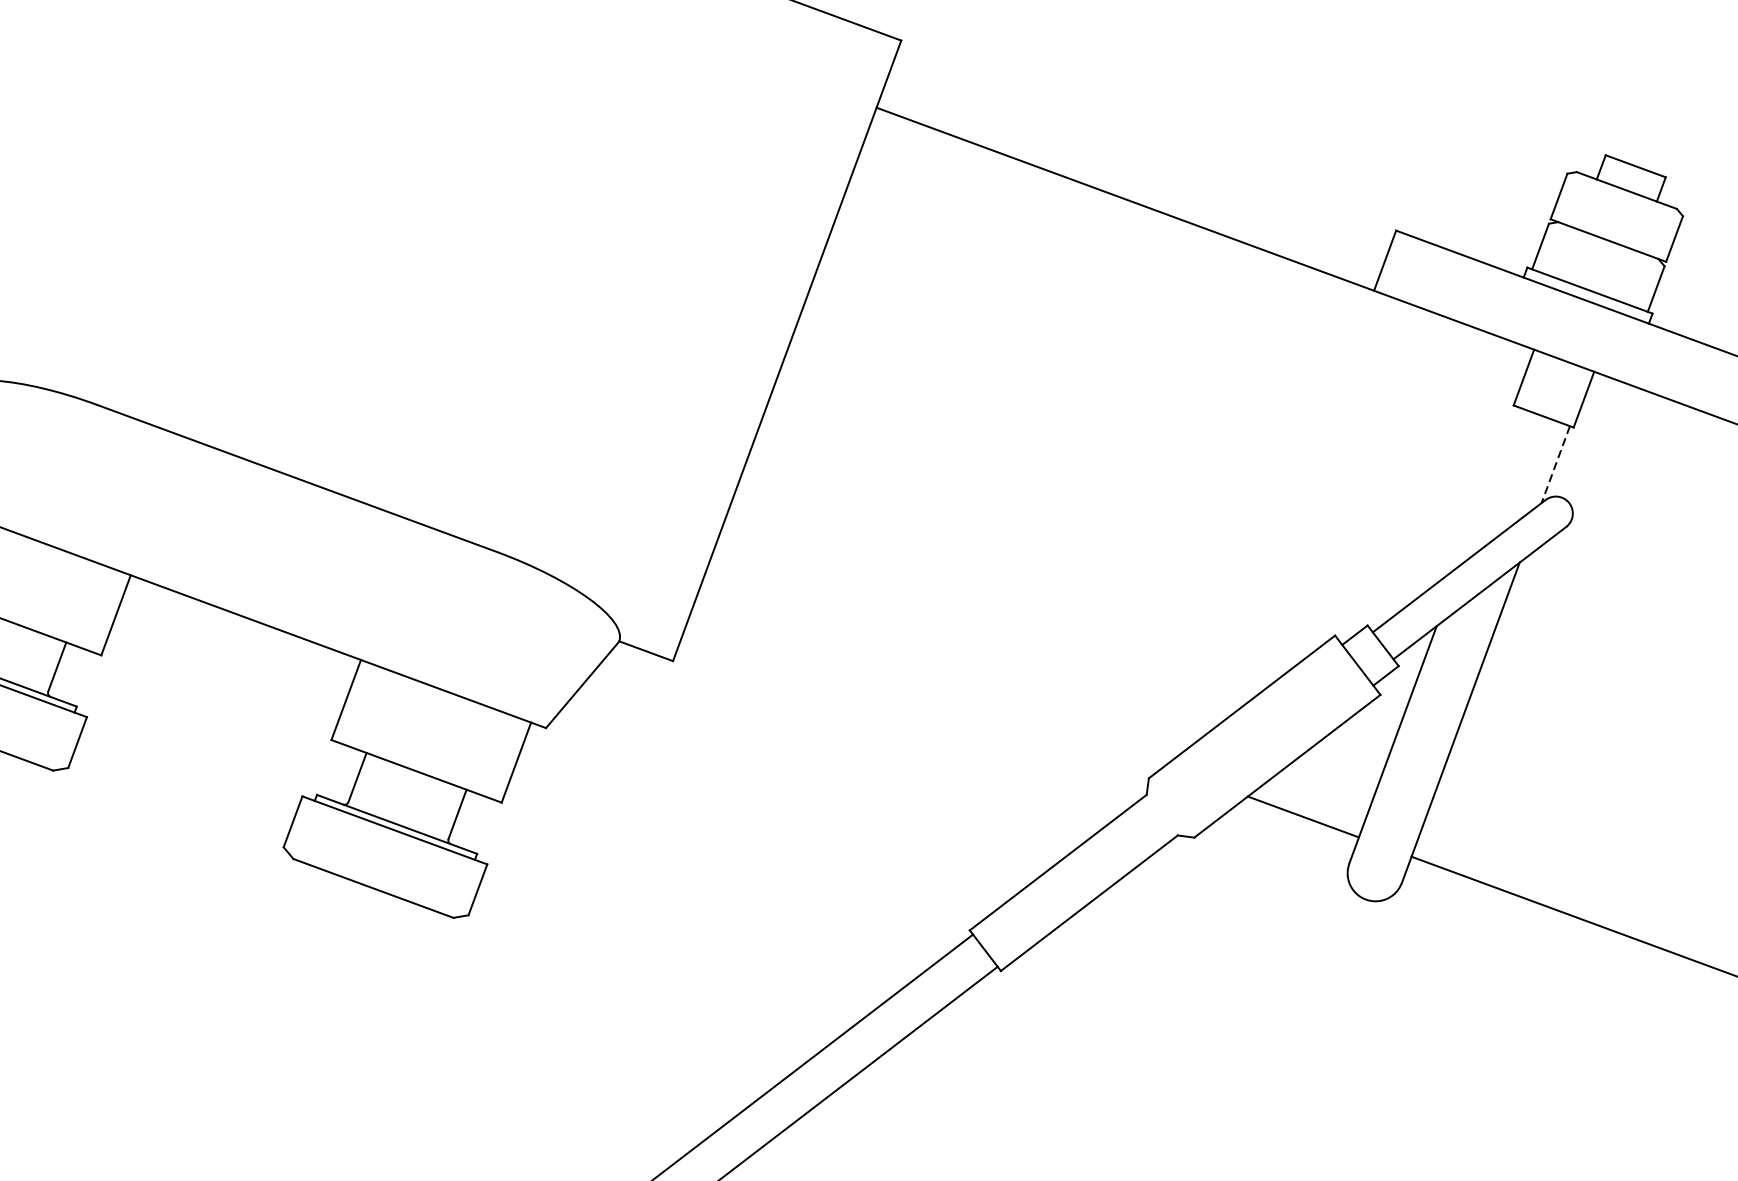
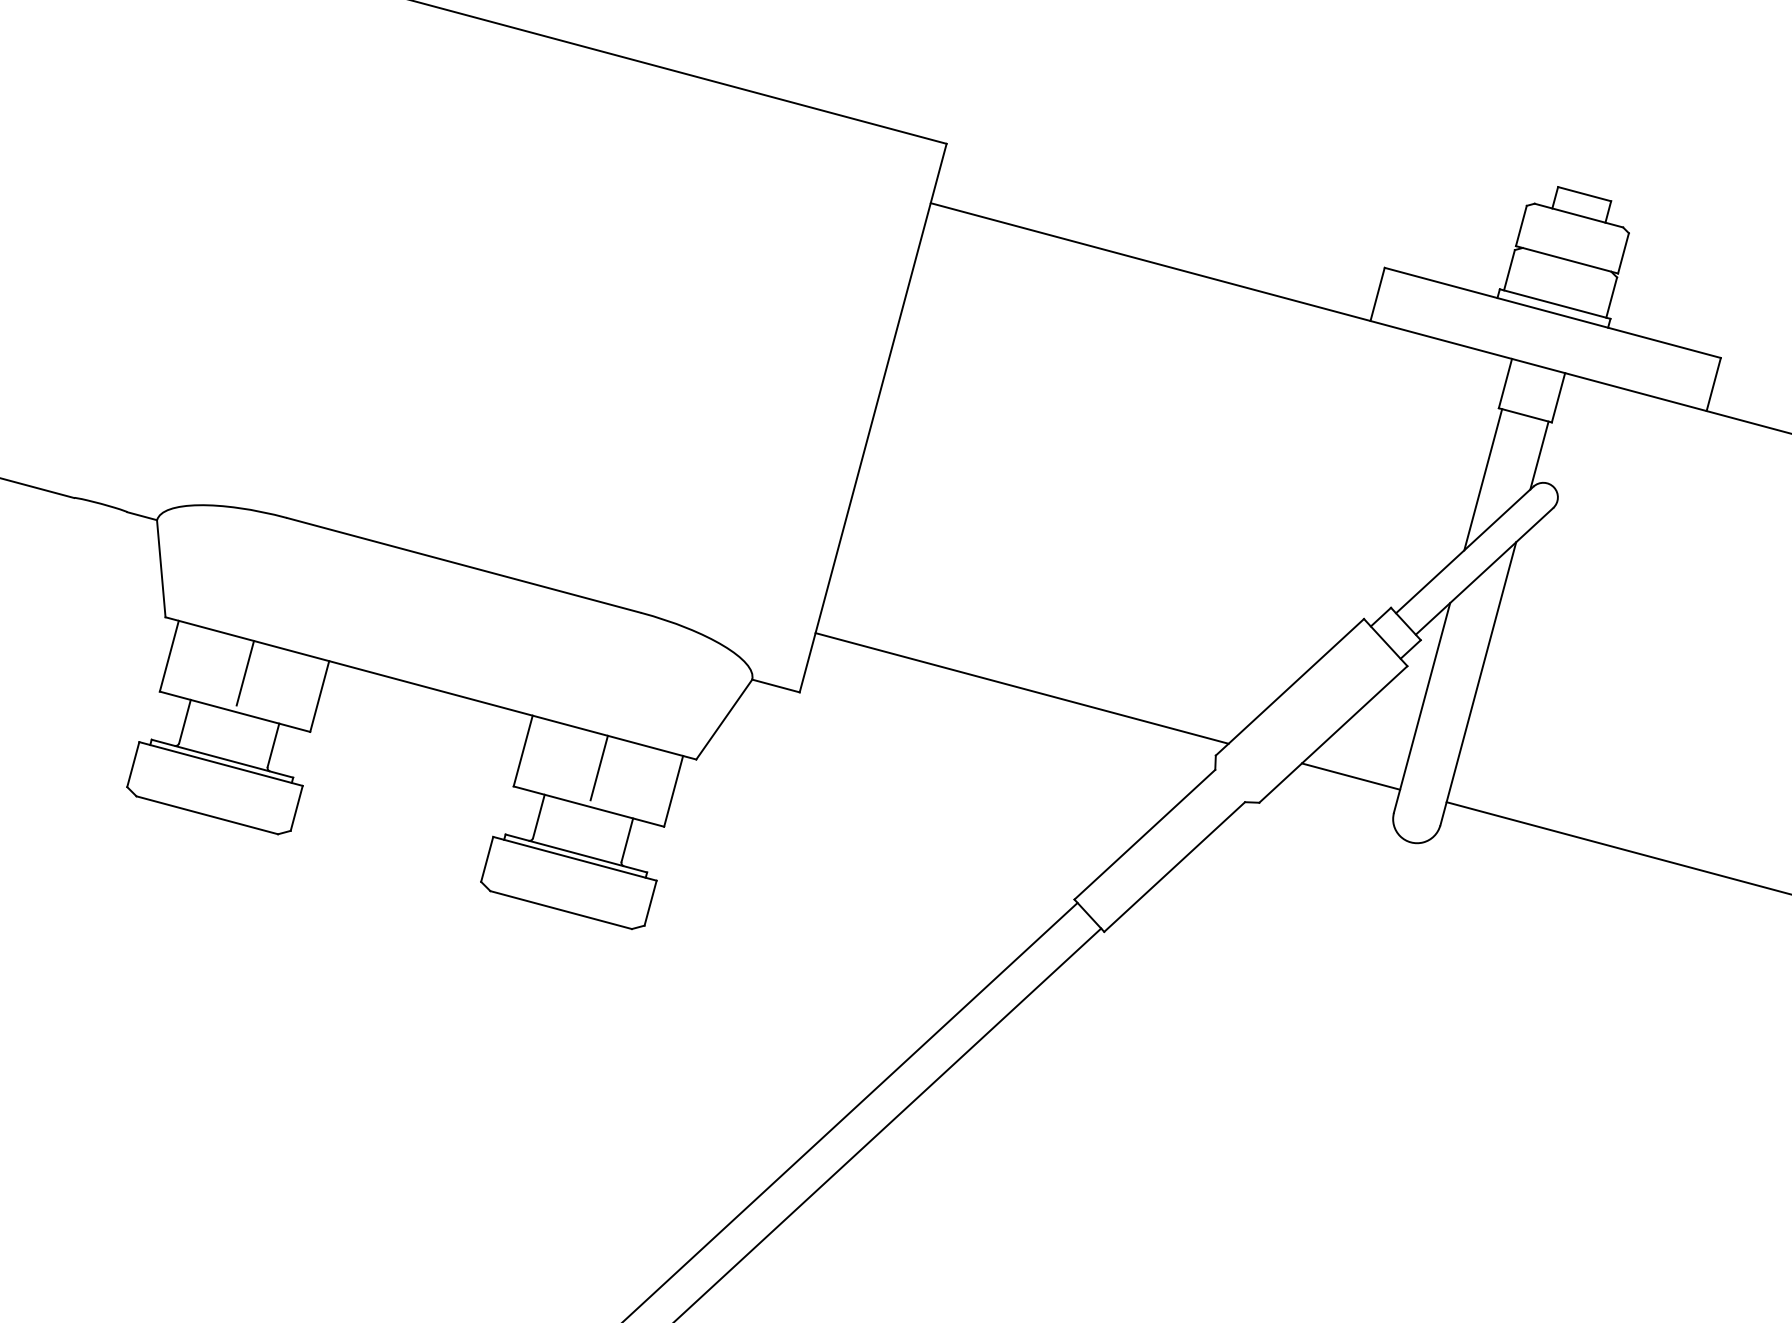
line: (1555, 465) -> (1539, 456), dashed -> solid
line: (1488, 486) -> (1483, 479), added
line: (32, 580) -> (245, 673), added
line: (930, 680) -> (1021, 688), added
line: (431, 727) -> (598, 767), added

